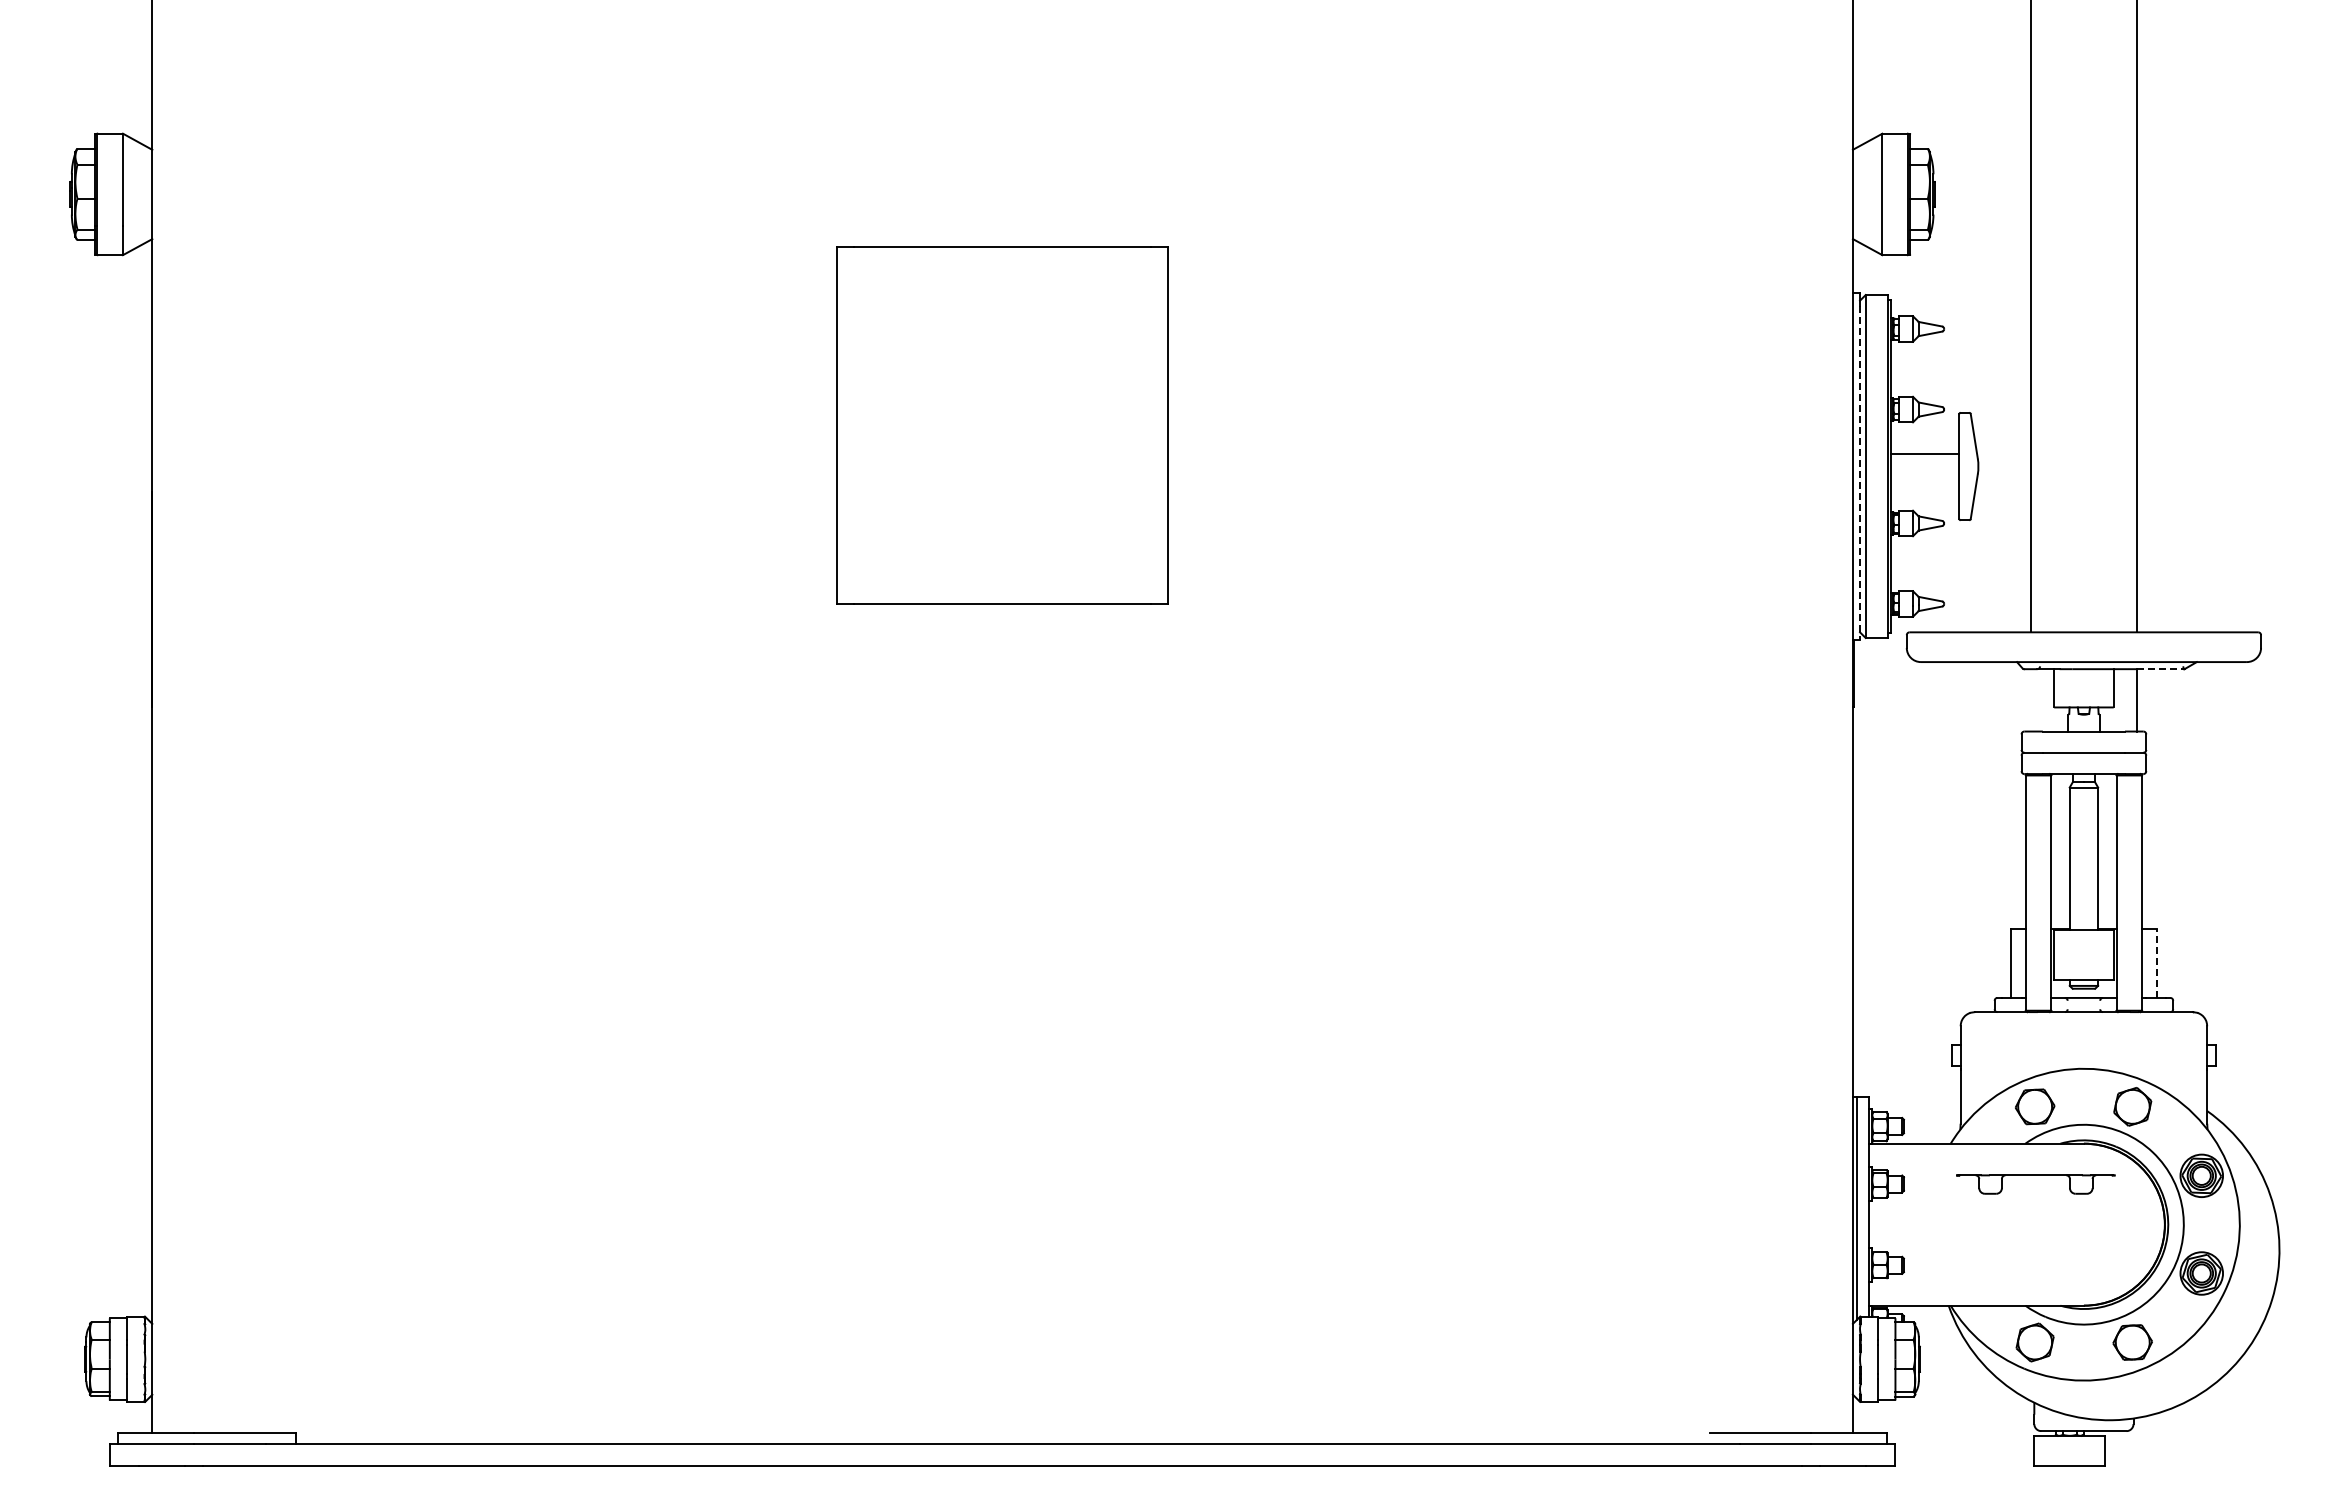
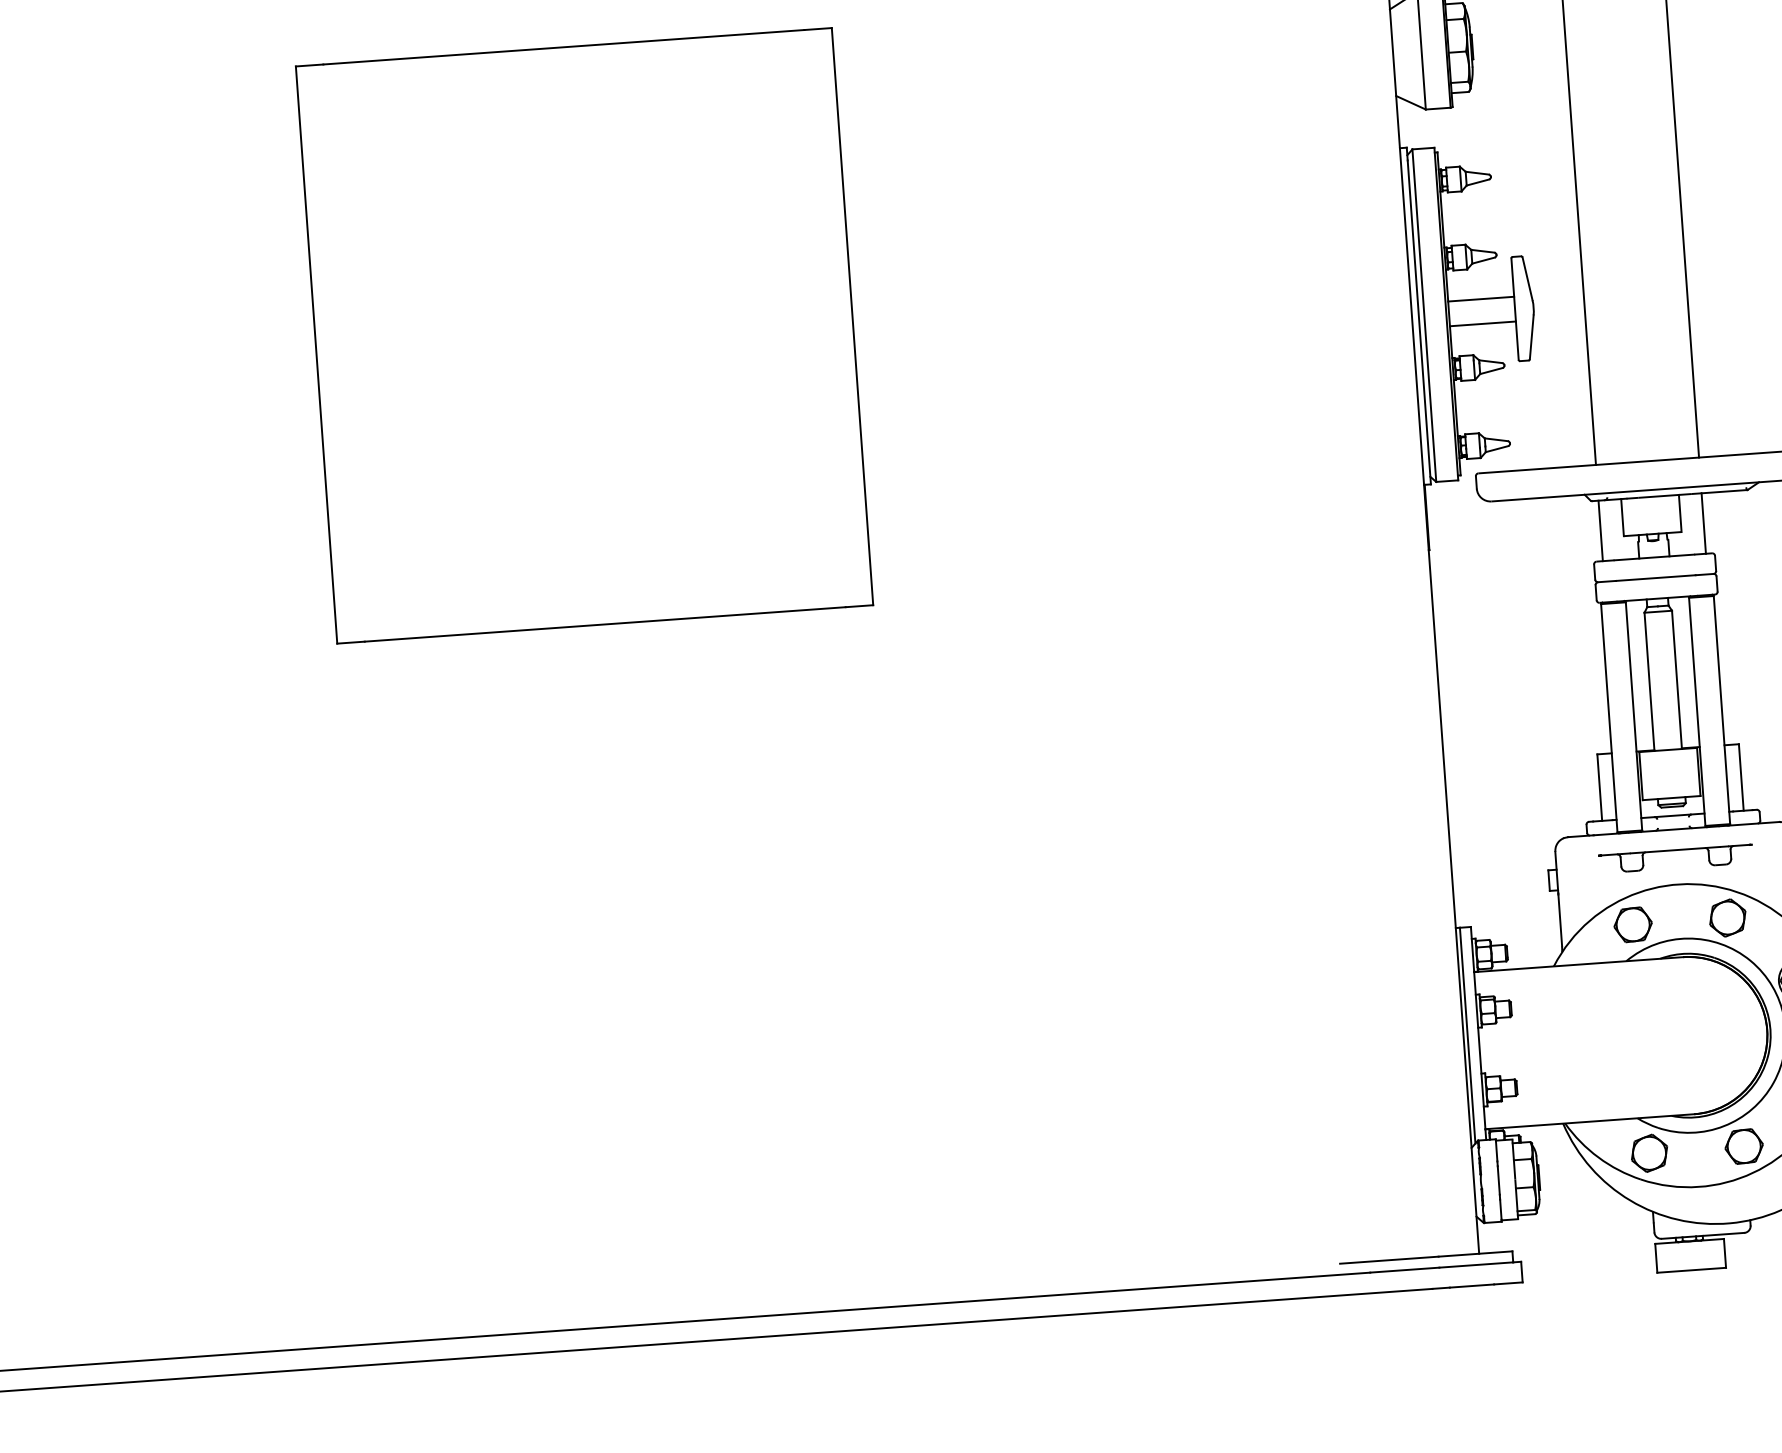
part: (1002, 425) -> (584, 335), size x1.67
line: (1860, 473) -> (1419, 322), dashed -> solid
line: (1925, 479) -> (1483, 324), added
line: (2161, 669) -> (1725, 491), dashed -> solid
line: (2030, 700) -> (1600, 531), added
line: (2156, 963) -> (1740, 777), dashed -> solid
part: (2035, 1175) -> (1674, 850), moved

